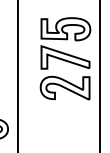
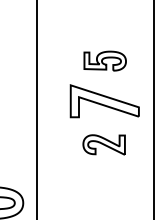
part: (65, 28) -> (104, 60), size x0.6
part: (64, 87) -> (103, 144), size x0.6

